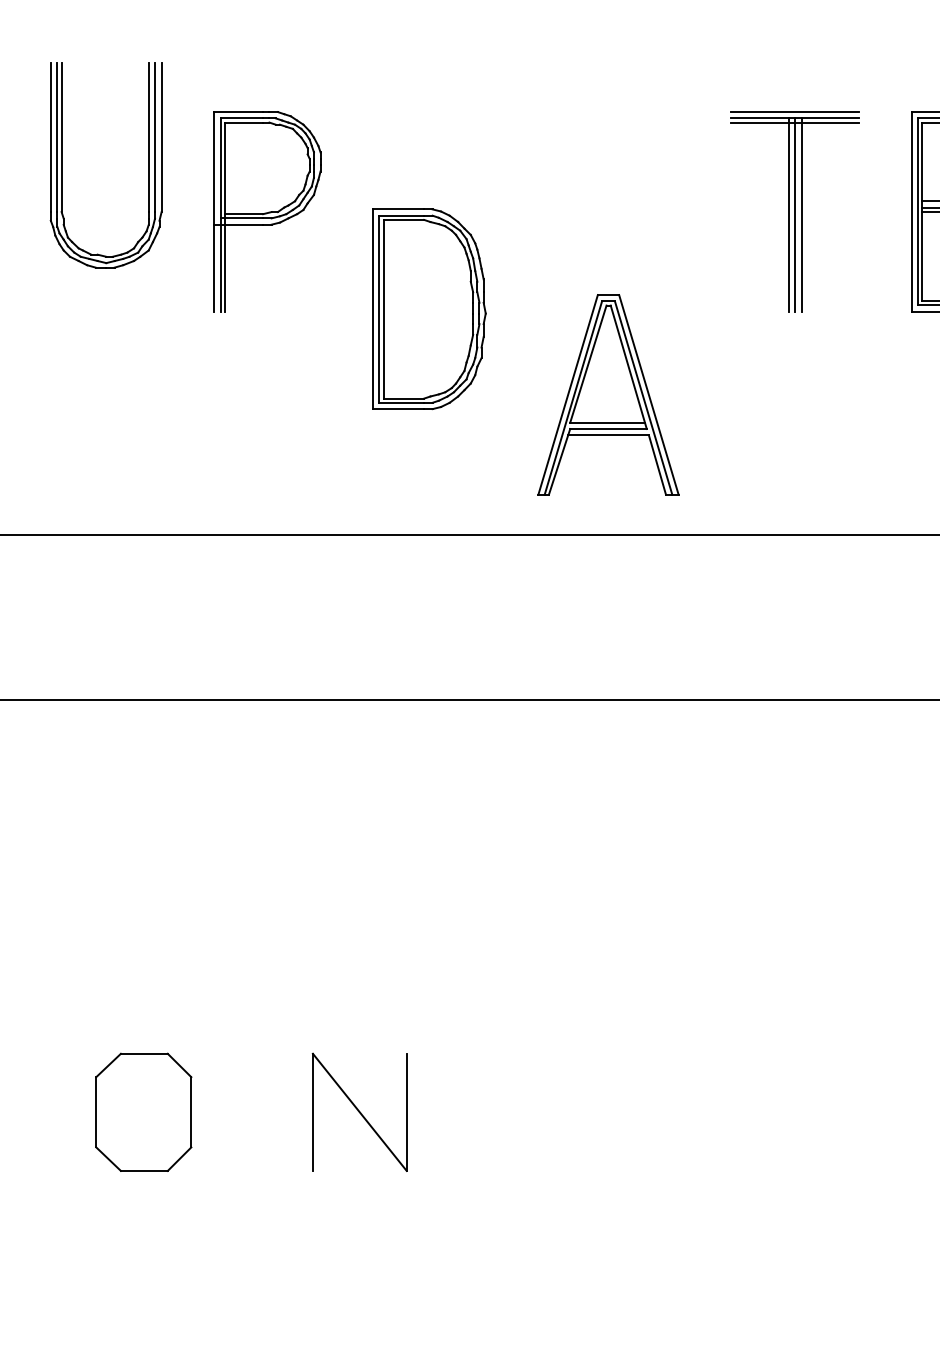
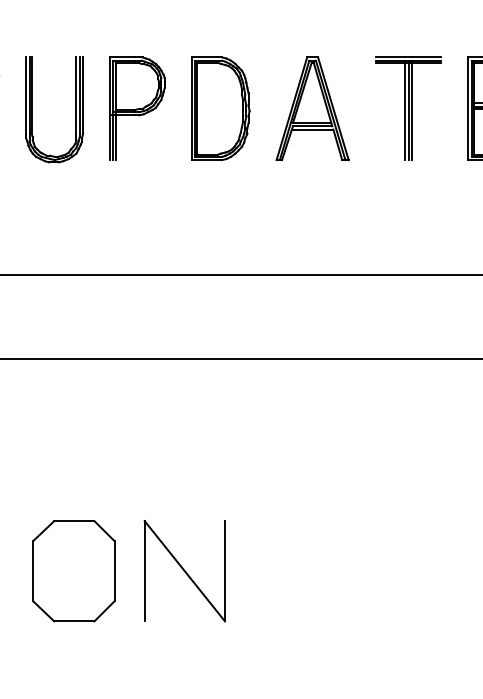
part: (146, 164) -> (75, 109), moved
part: (429, 308) -> (220, 108), moved
part: (608, 394) -> (312, 108), moved
part: (142, 1112) -> (73, 571), size x1.67
part: (359, 1112) -> (184, 571), size x1.67

